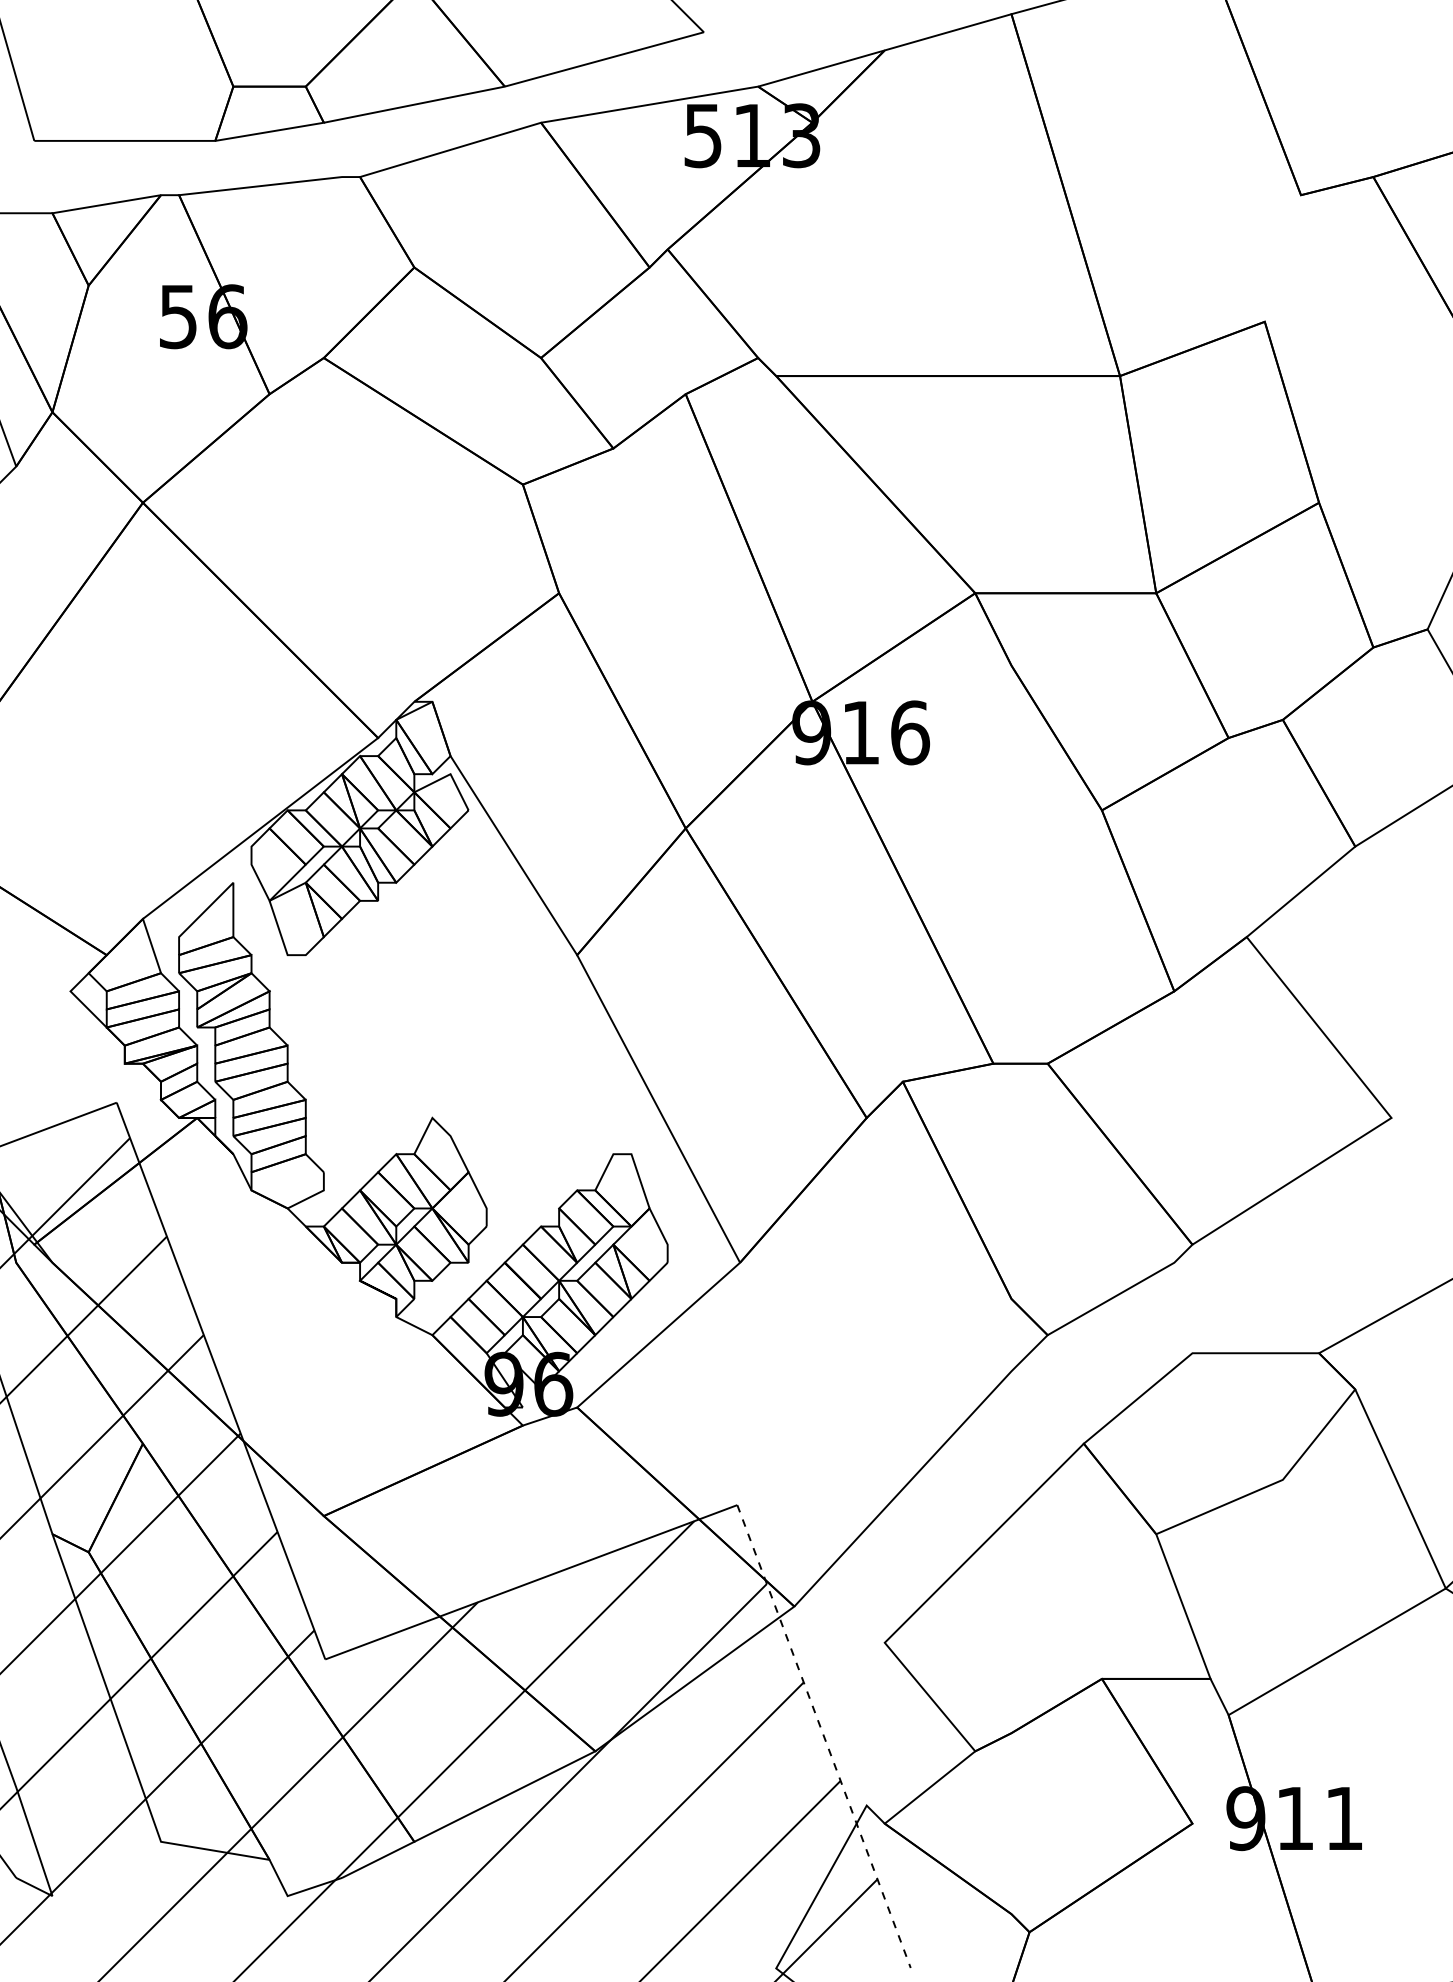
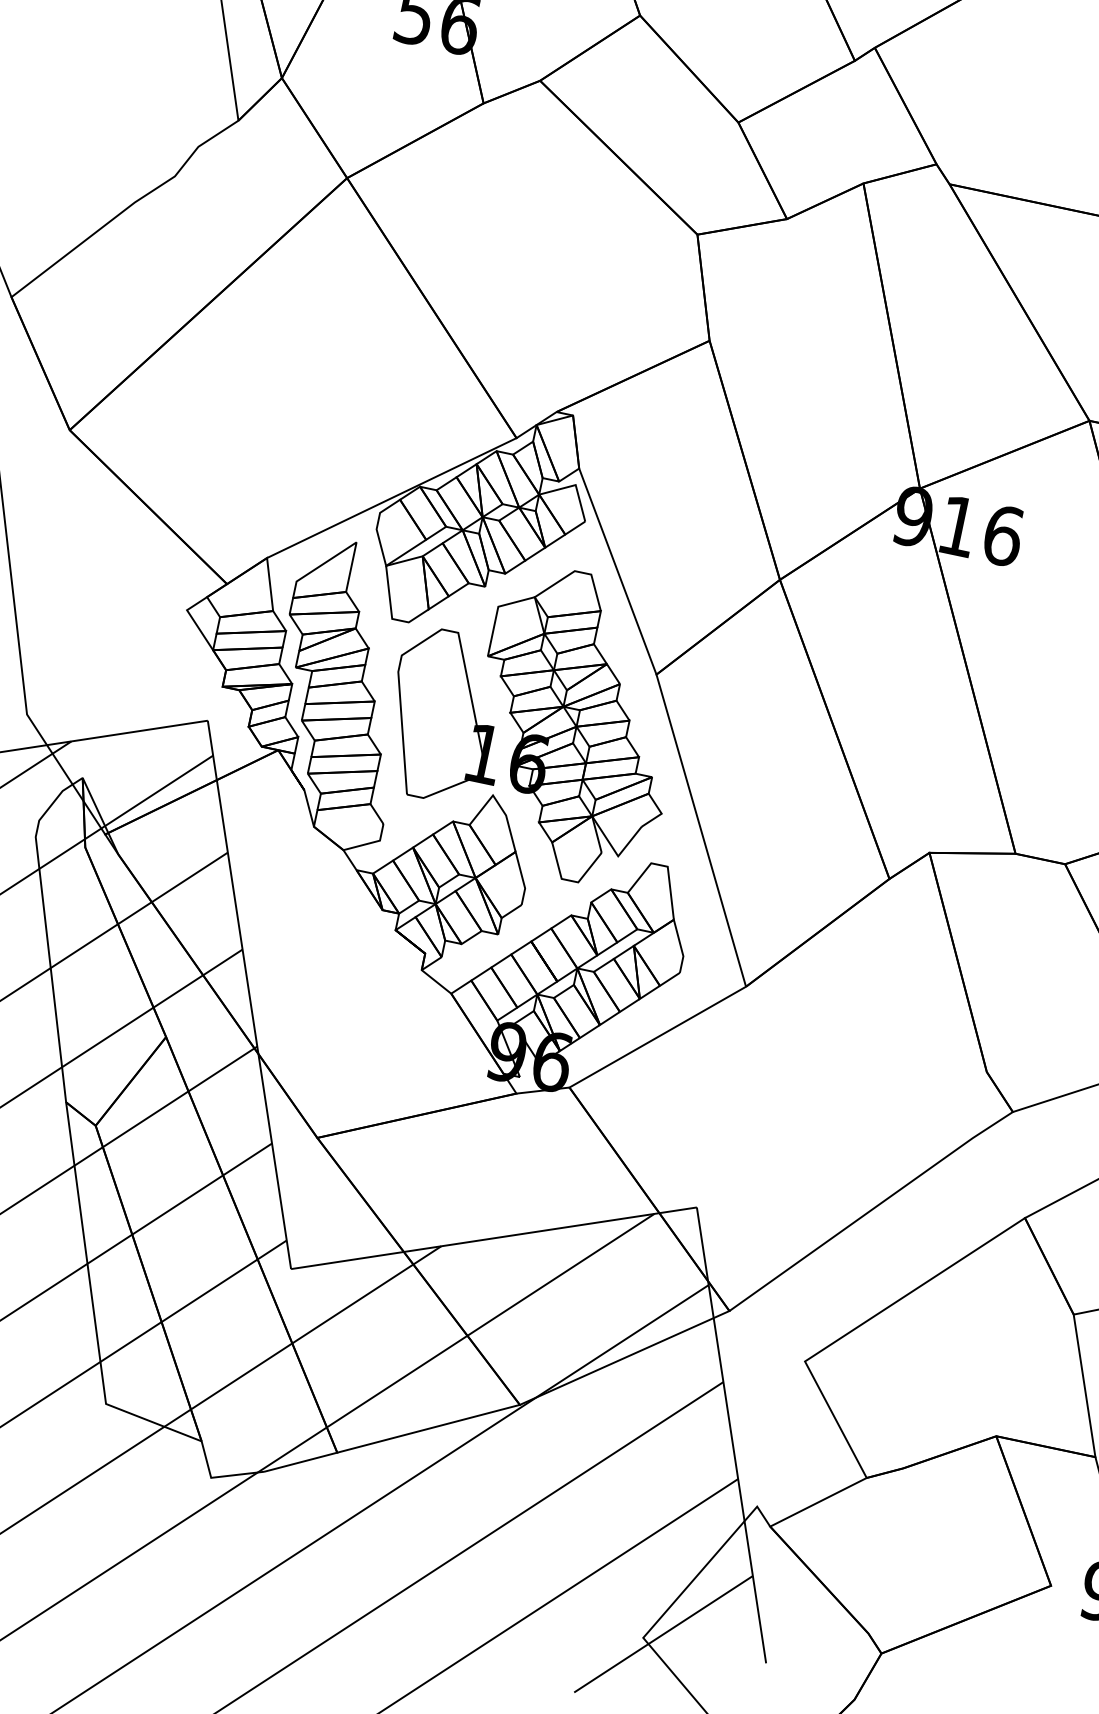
part: (459, 1027) -> (535, 718), added
line: (824, 1737) -> (731, 1436), dashed -> solid

